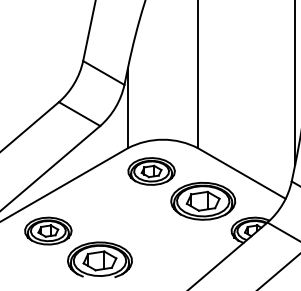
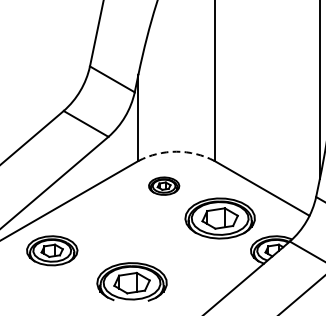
arc: (162, 139) -> (176, 151), solid -> dashed
part: (151, 171) -> (164, 186), size x0.6
part: (99, 259) -> (131, 281), moved

